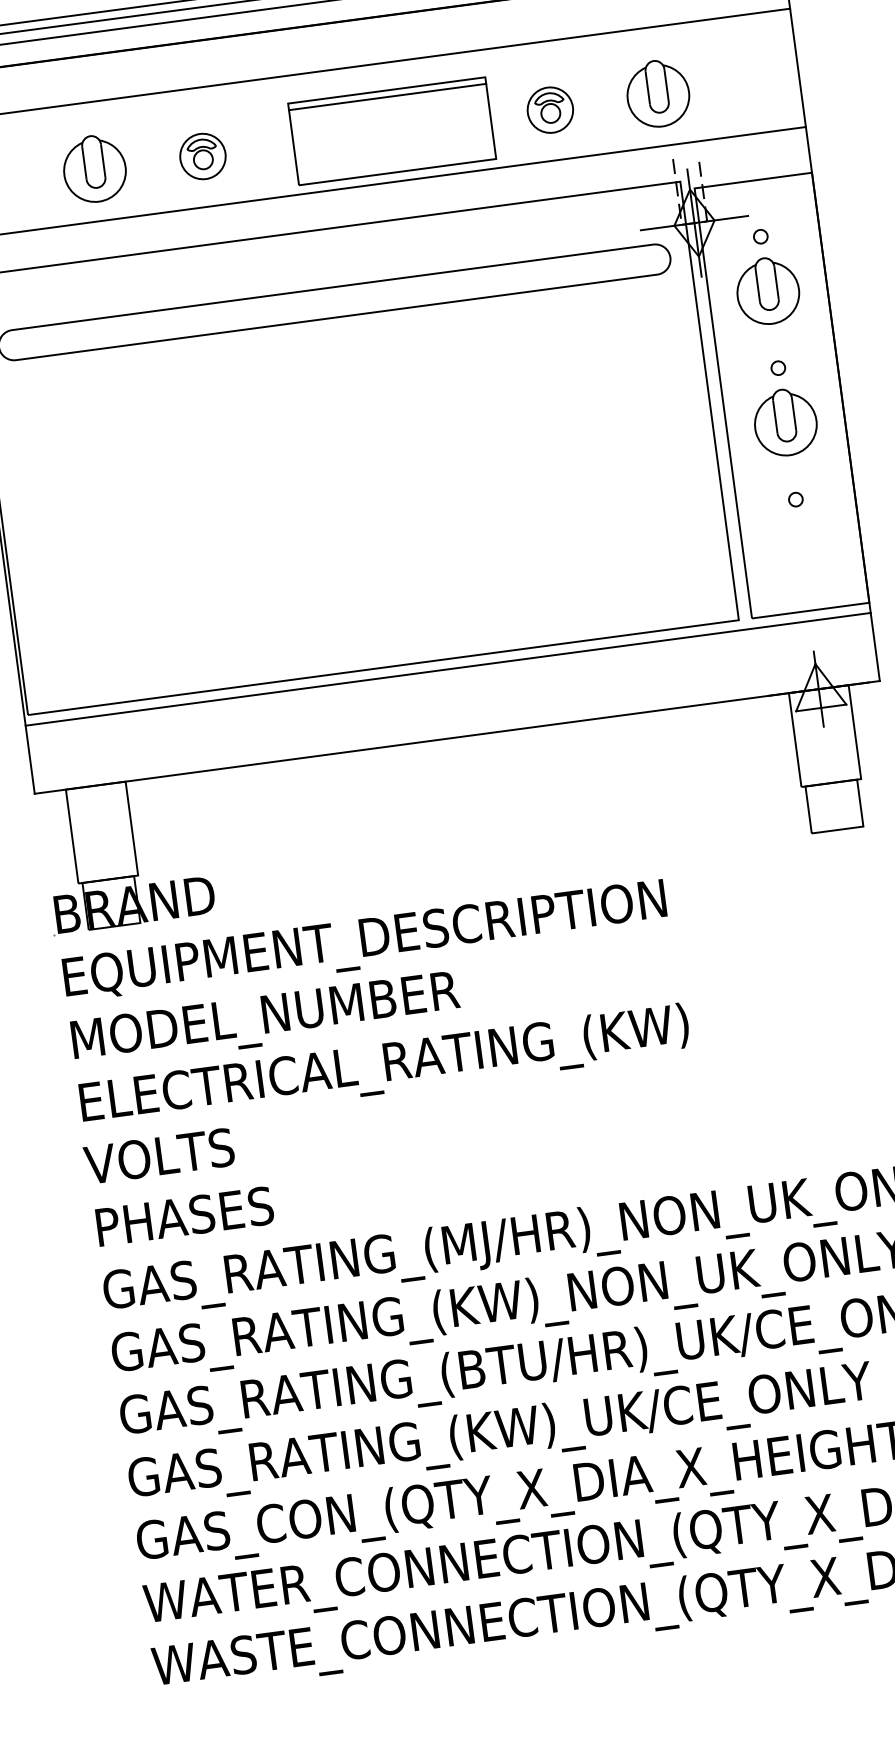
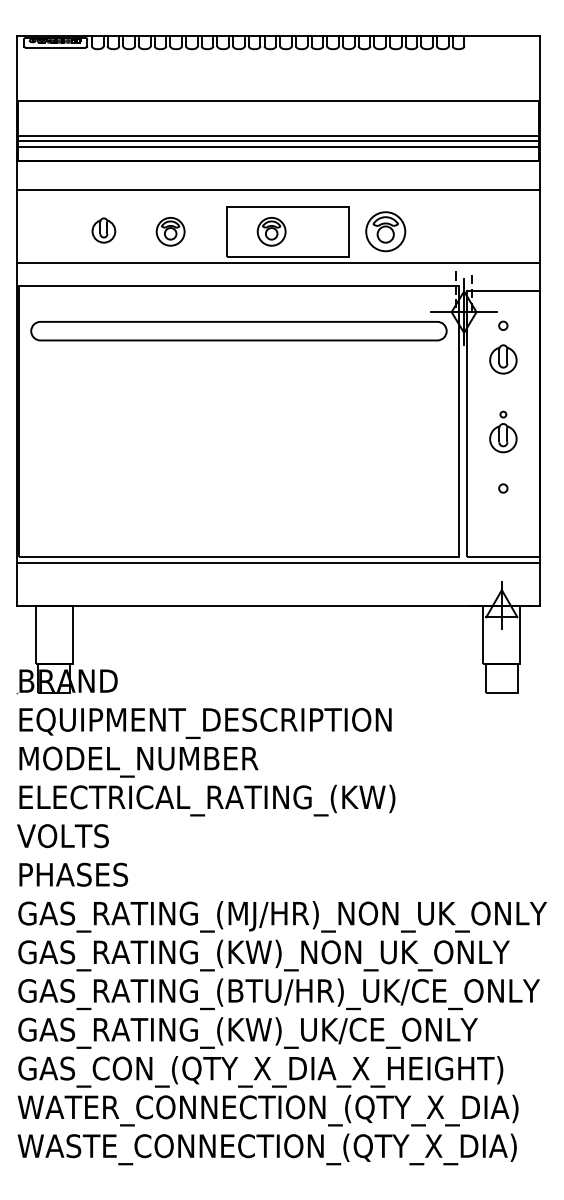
part: (658, 93) -> (452, 230), removed
line: (387, 96) -> (287, 210), removed
part: (550, 109) -> (385, 231), size x1.4
part: (365, 134) -> (271, 231), added
part: (94, 168) -> (103, 230), size x0.6
part: (768, 291) -> (503, 359), size x0.7
part: (783, 407) -> (503, 431), size x0.7

